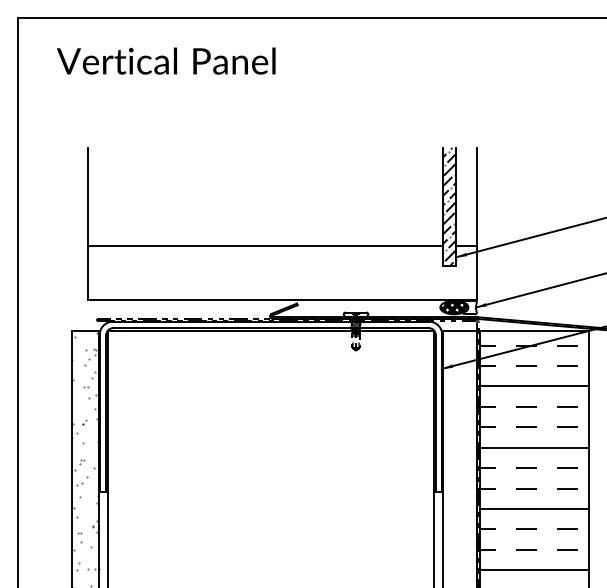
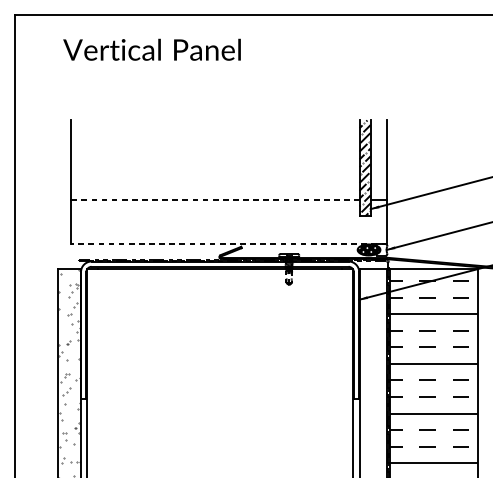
text: (166, 60) -> (152, 49), moved
line: (265, 245) -> (215, 199), solid -> dashed
line: (281, 300) -> (228, 244), solid -> dashed

